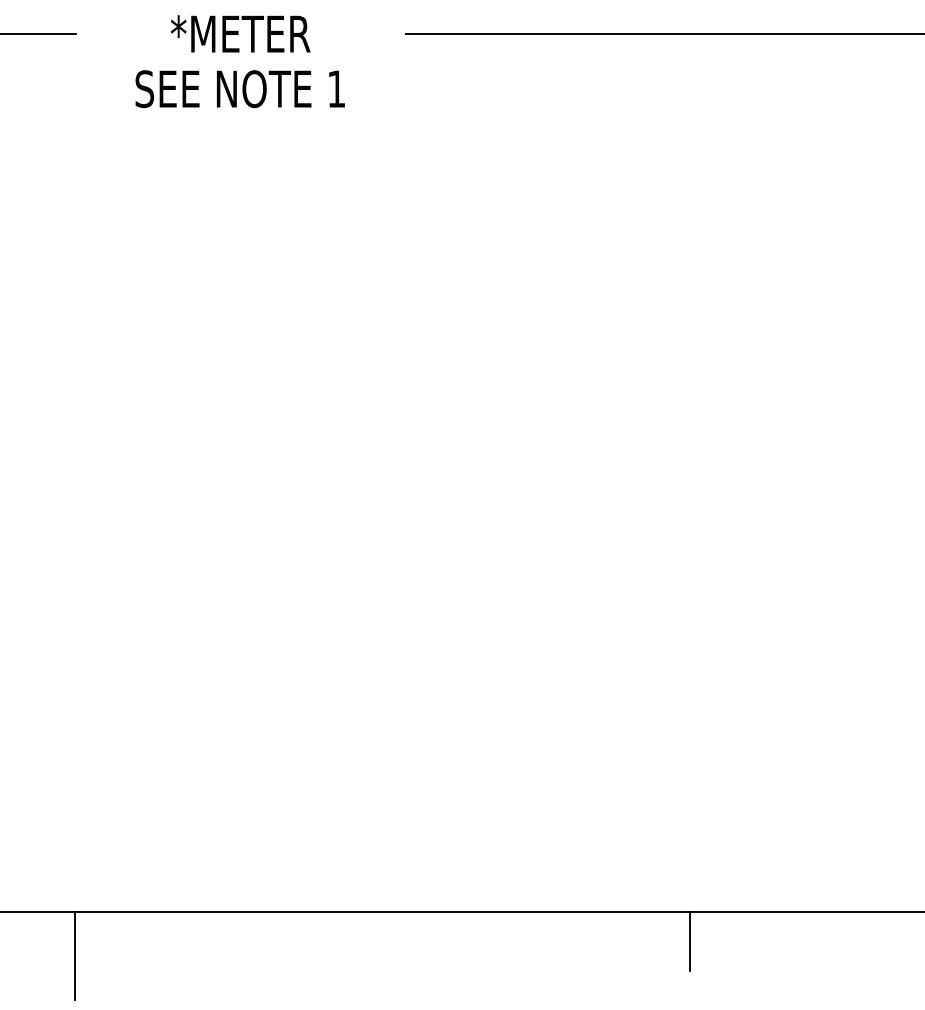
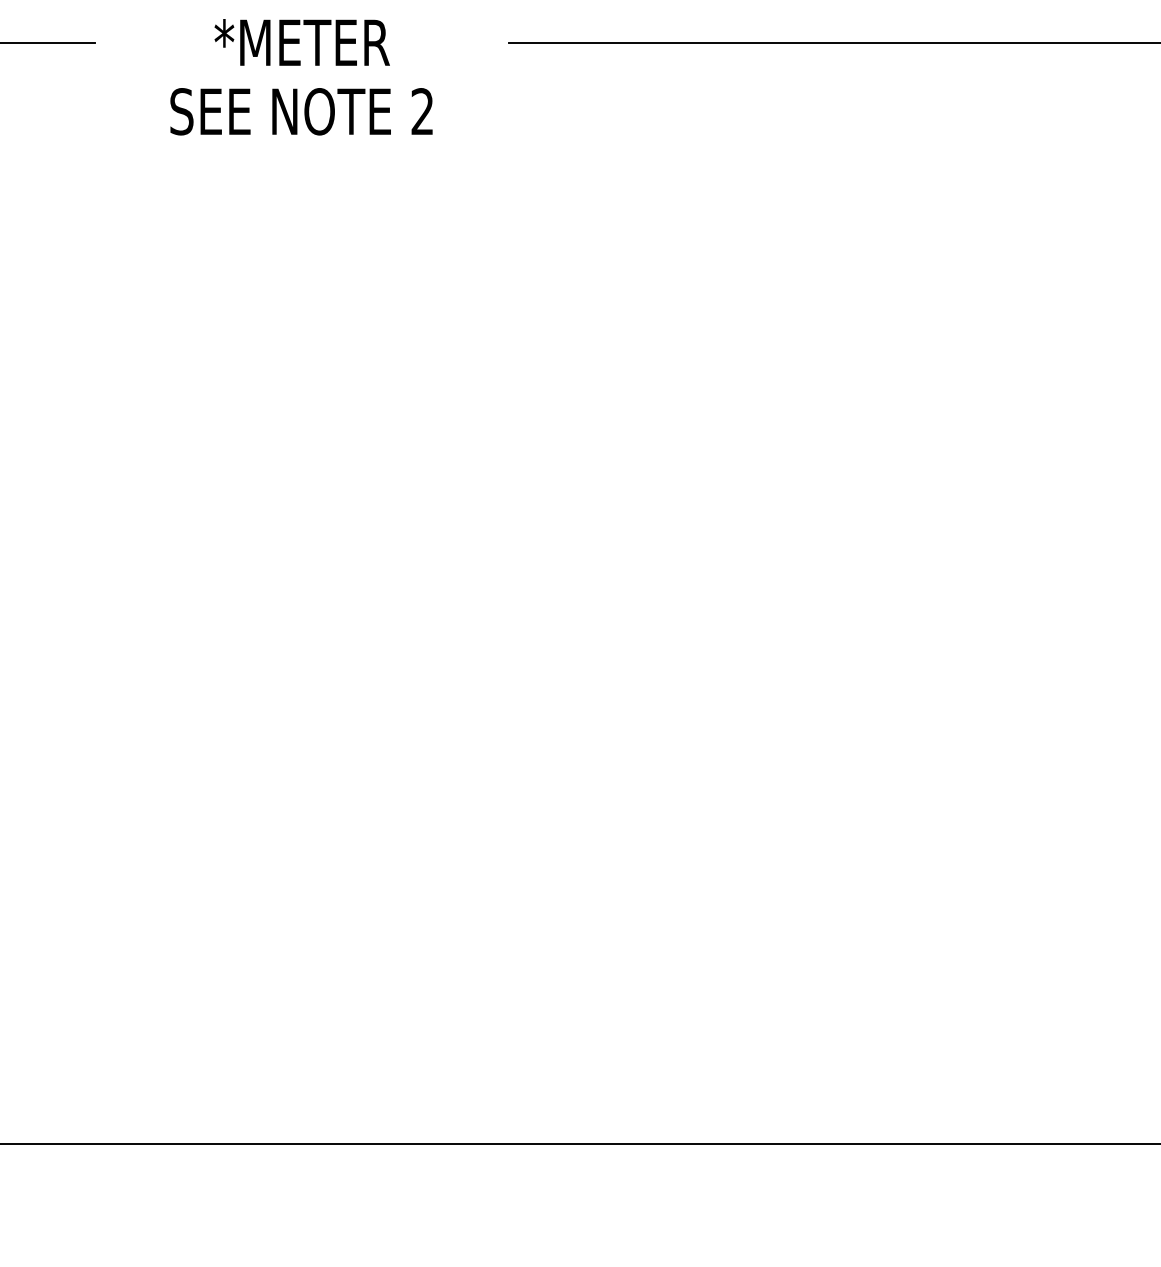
text: (336, 88) -> (422, 110), 1 -> 2
line: (689, 941) -> (865, 1181), removed
line: (74, 956) -> (93, 1199), removed

